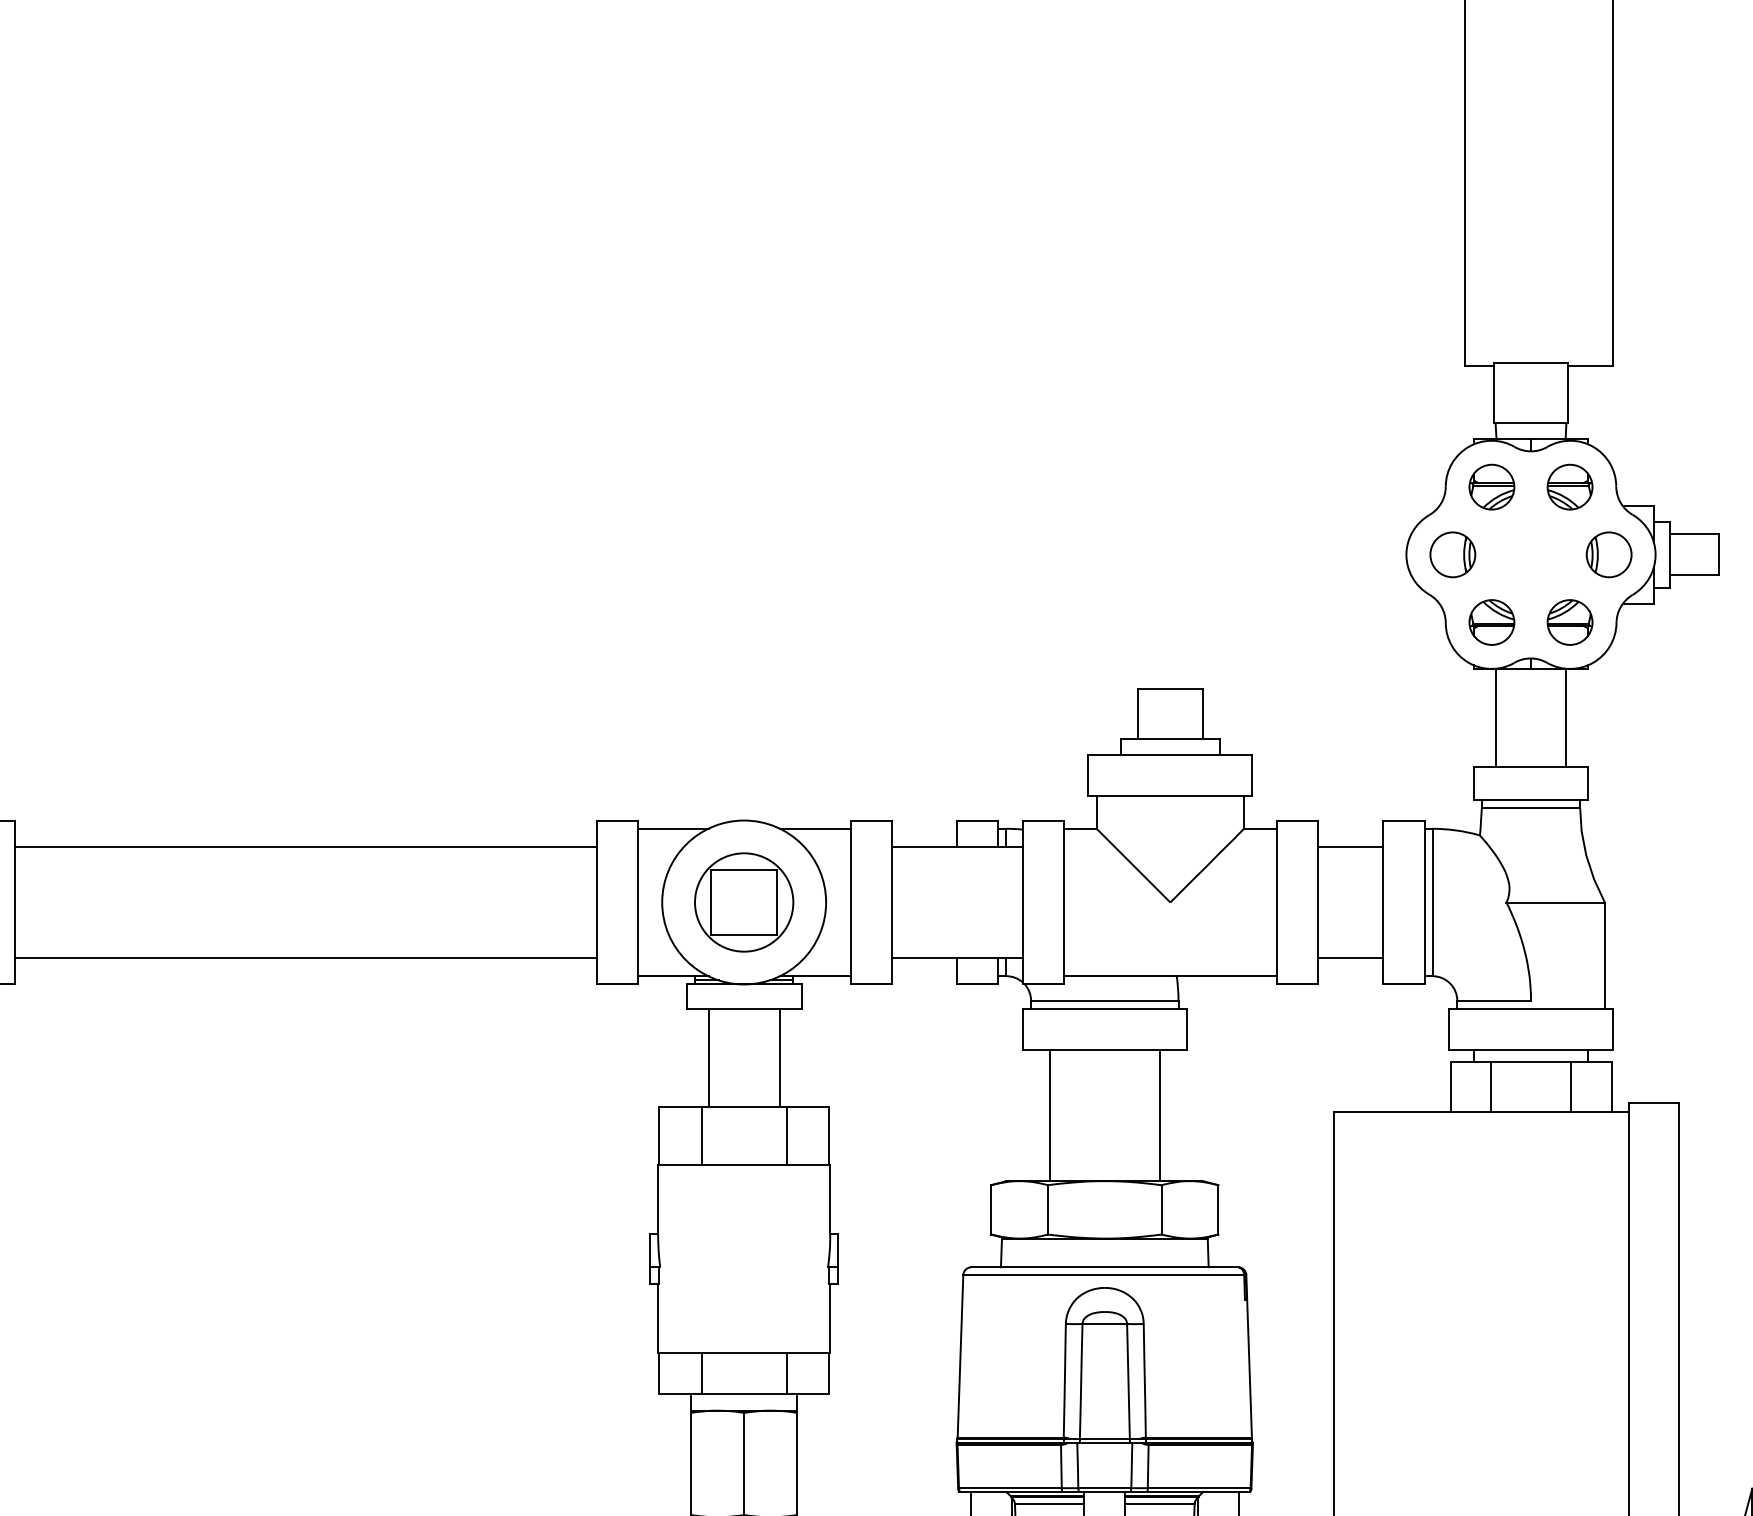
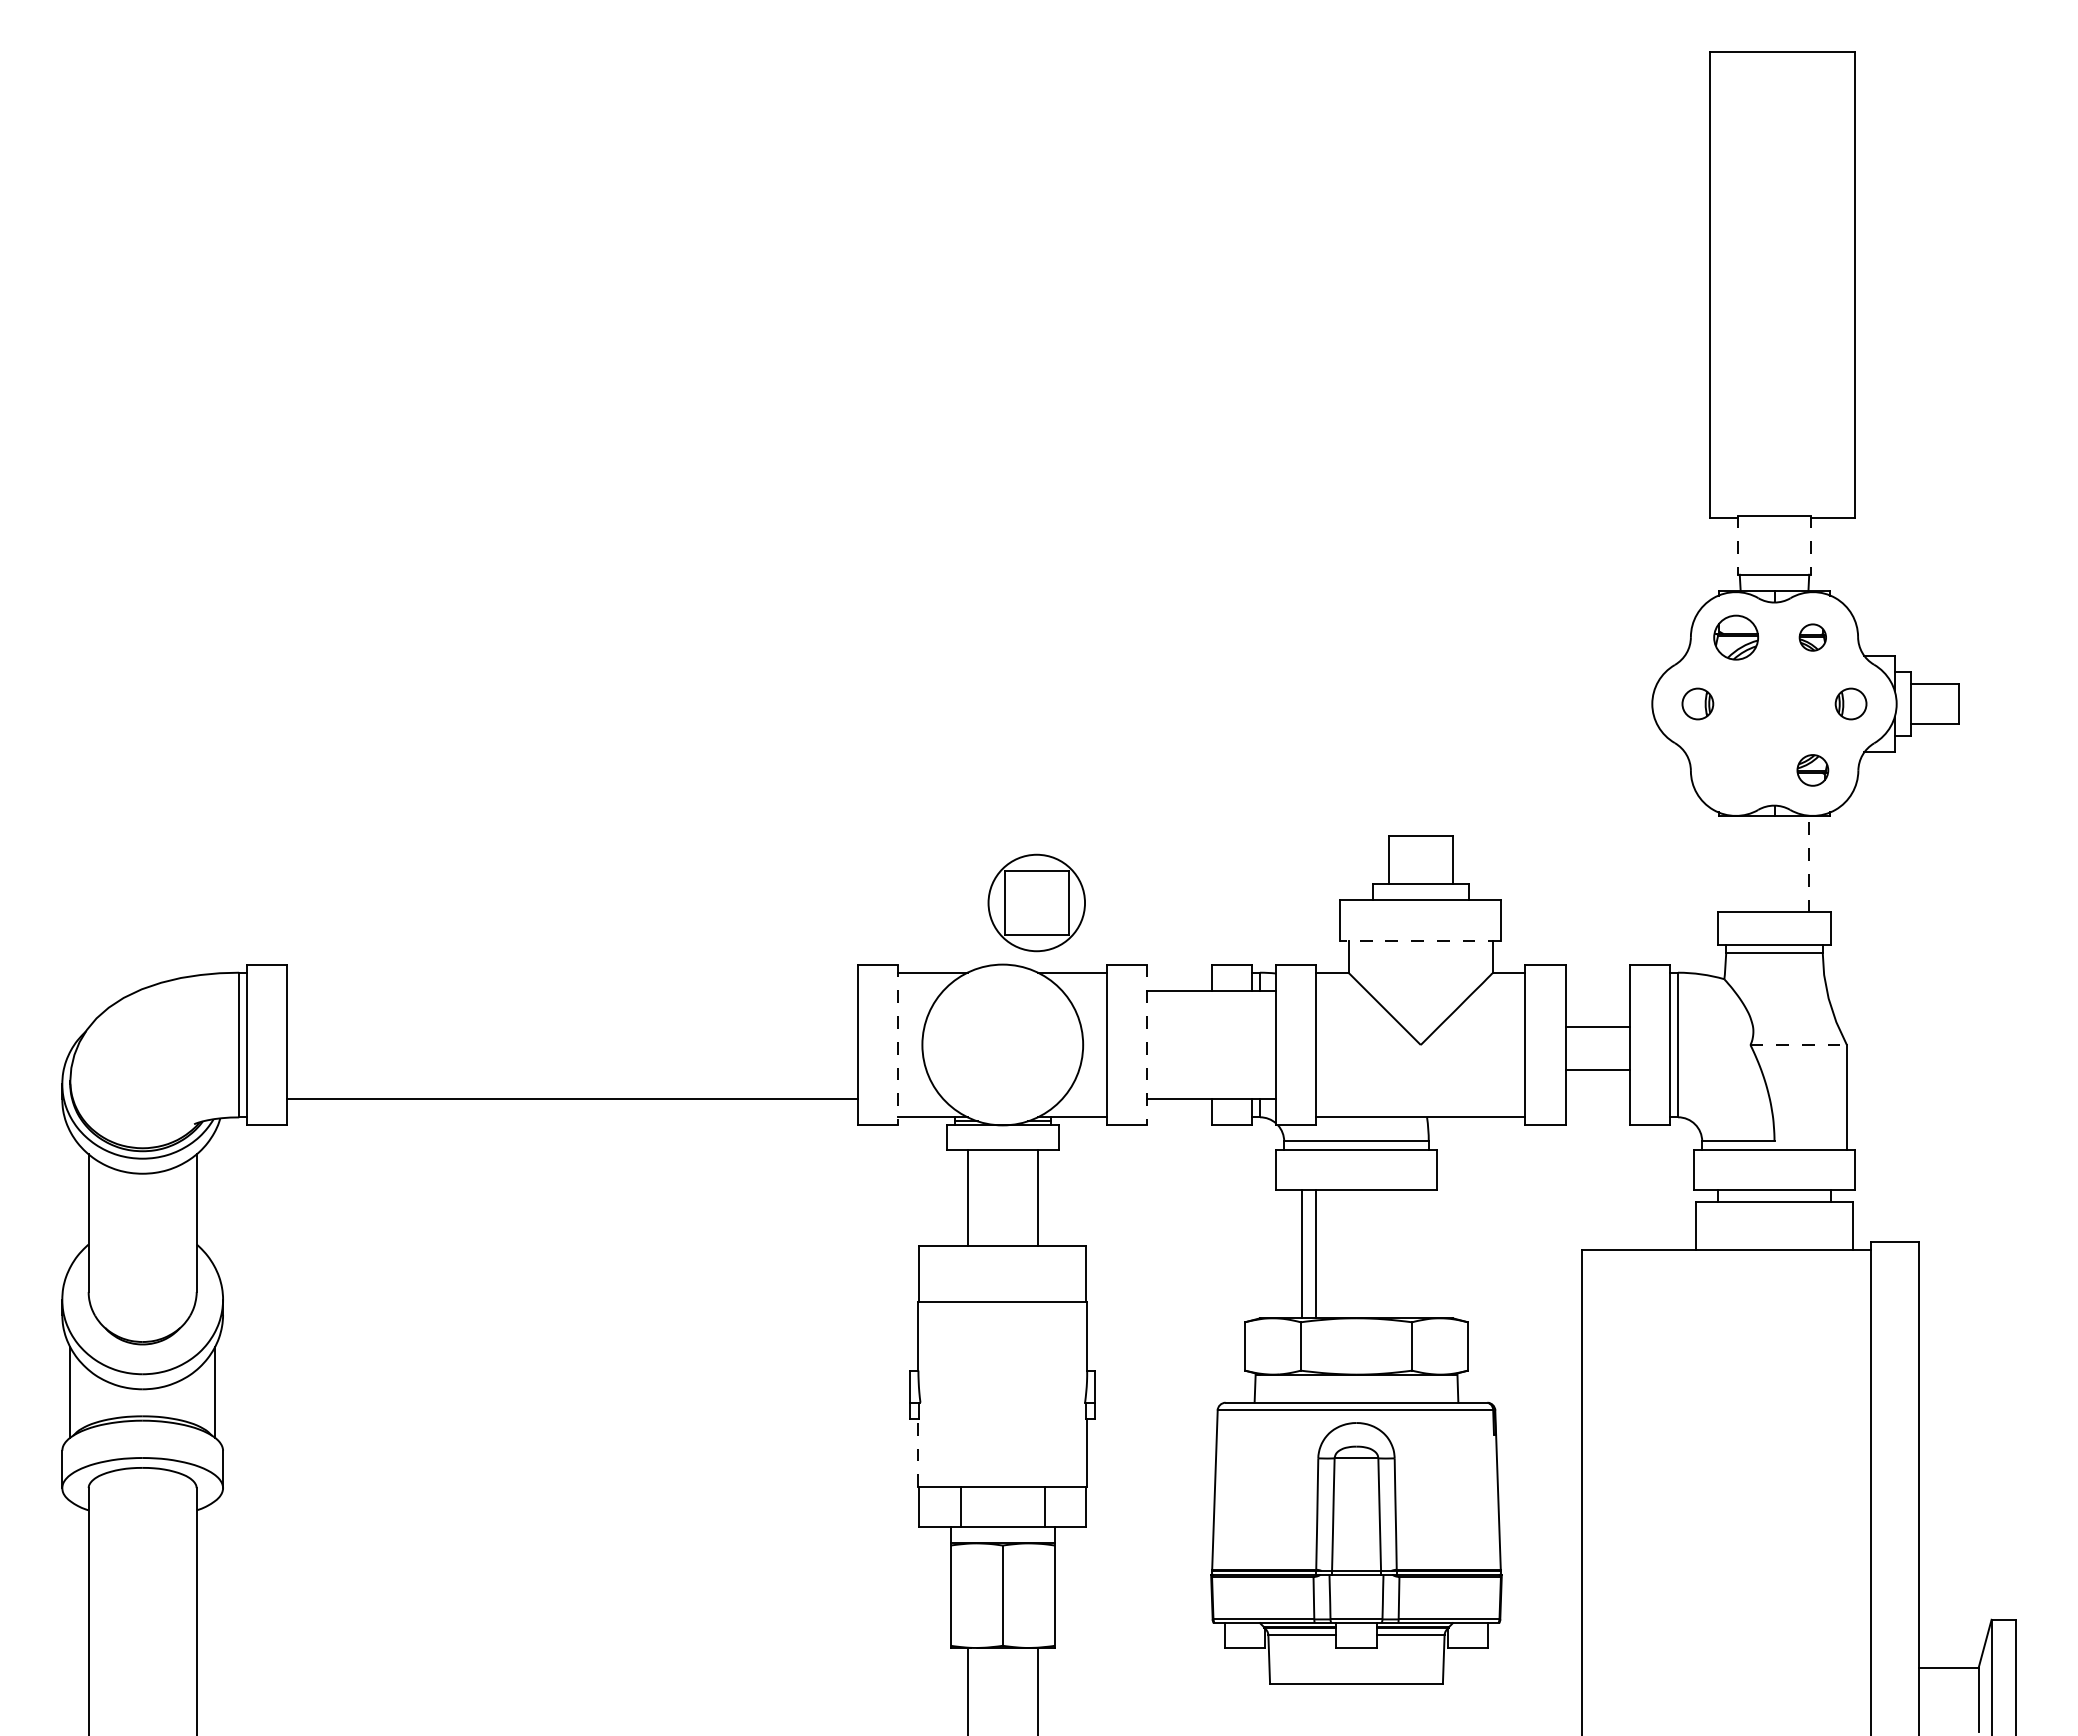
line: (1494, 393) -> (1738, 545), solid -> dashed
line: (1567, 393) -> (1810, 545), solid -> dashed
part: (1569, 487) -> (1812, 637), size x0.6
part: (1452, 554) -> (1697, 703), size x0.7
part: (1608, 554) -> (1850, 703), size x0.7
part: (1491, 622) -> (1735, 770), removed
part: (1569, 622) -> (1812, 770), size x0.7
line: (1495, 717) -> (1739, 863), removed
line: (1566, 717) -> (1809, 863), solid -> dashed
line: (1170, 795) -> (1420, 940), solid -> dashed
line: (305, 846) -> (572, 990), removed
line: (1350, 846) -> (1597, 1069), moved
part: (743, 901) -> (1036, 902), moved
line: (637, 903) -> (898, 1045), solid -> dashed
line: (891, 903) -> (1147, 1045), solid -> dashed
line: (1556, 903) -> (1799, 1045), solid -> dashed
line: (1350, 958) -> (1597, 1027), moved
line: (1491, 1086) -> (1735, 1225), removed
line: (1570, 1086) -> (1813, 1225), removed
line: (1159, 1115) -> (1315, 1253), moved
line: (701, 1136) -> (960, 1274), removed
line: (786, 1136) -> (1044, 1274), removed
line: (658, 1317) -> (918, 1452), solid -> dashed

